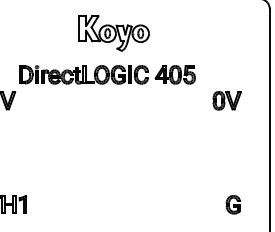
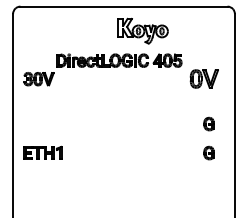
part: (113, 32) -> (142, 30), moved
part: (227, 101) -> (204, 79), size x1.4
part: (232, 163) -> (208, 123), added

